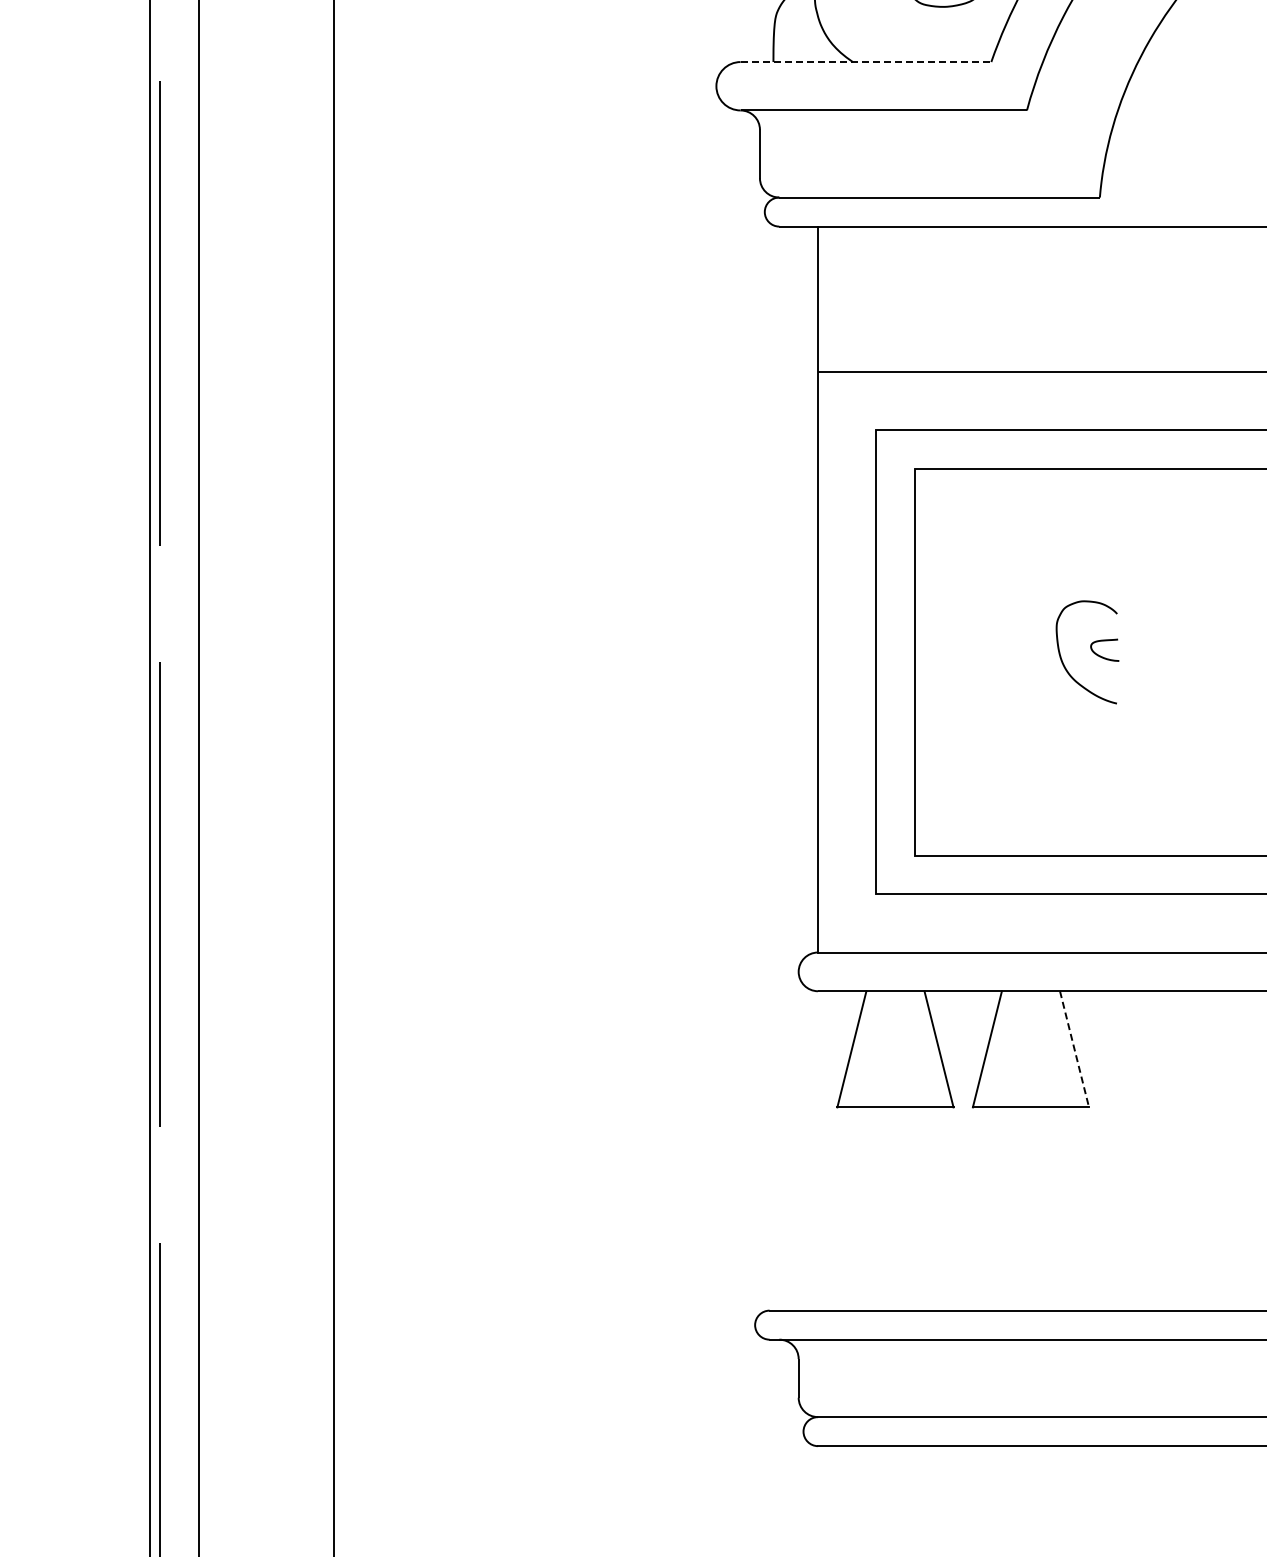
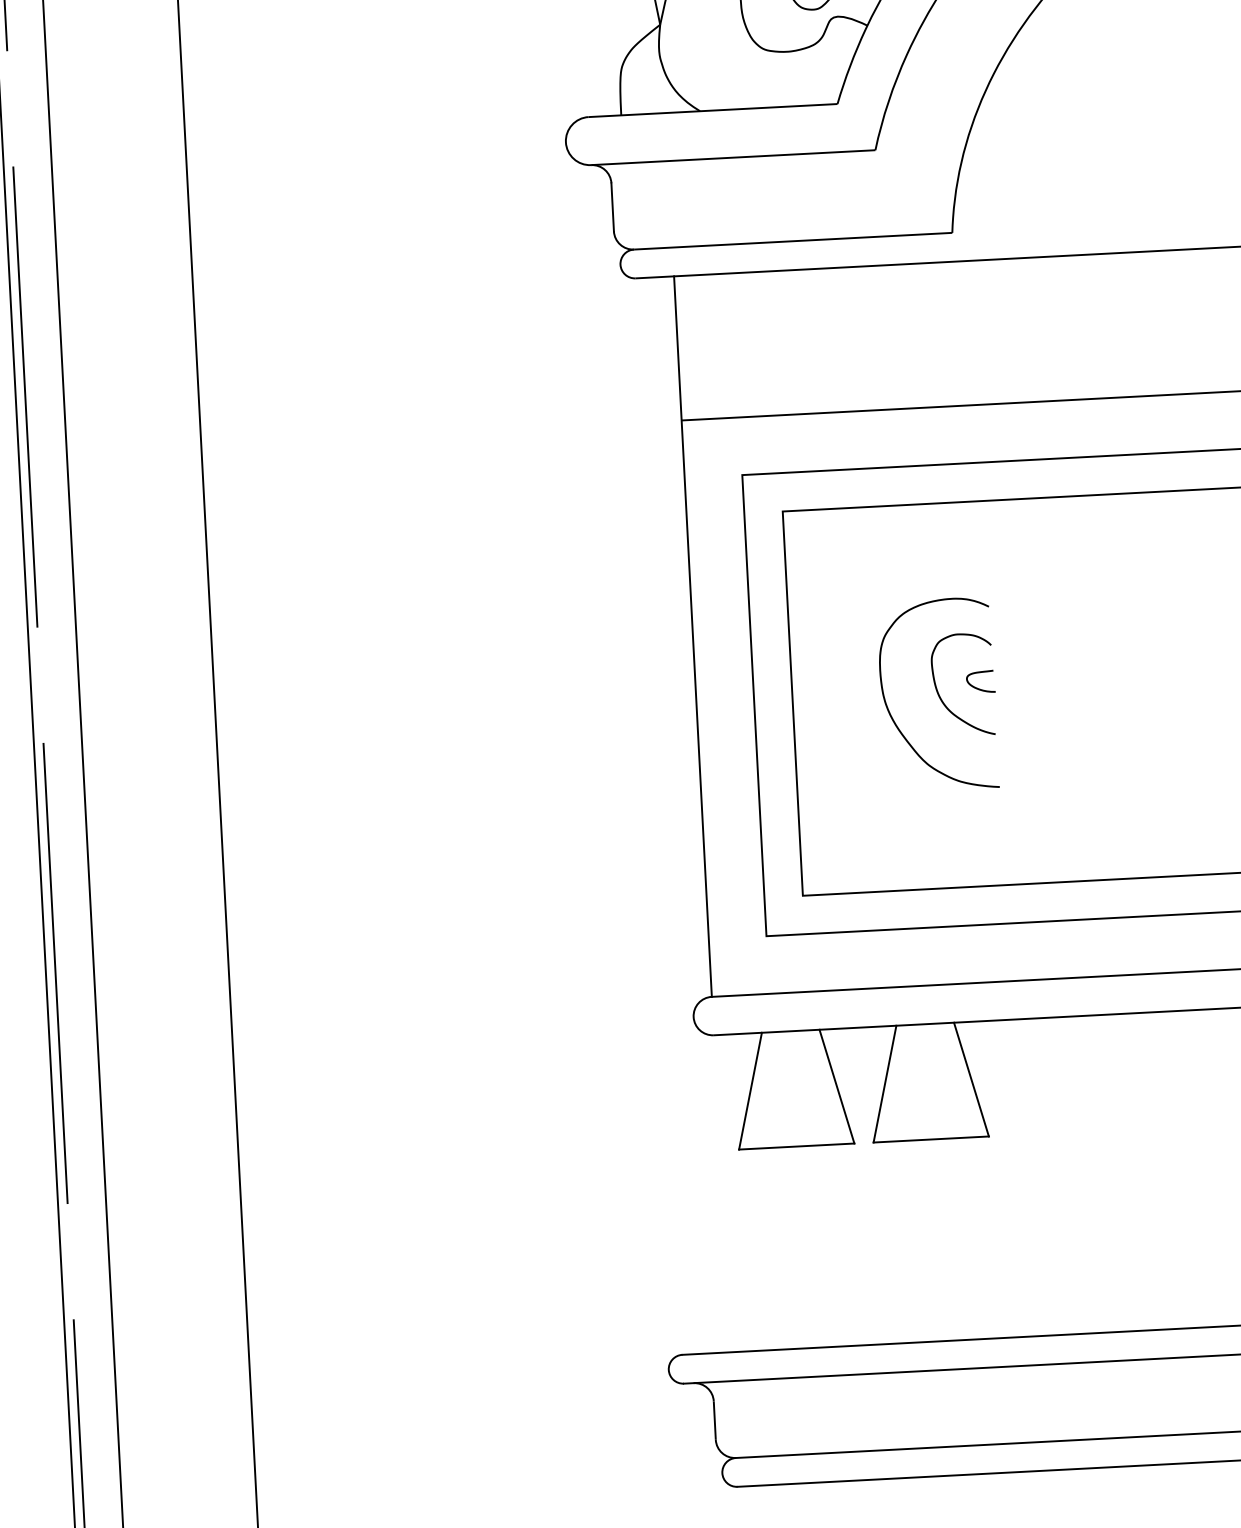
line: (866, 62) -> (713, 110), dashed -> solid
curve: (1013, 678) -> (891, 714), added
line: (1074, 1049) -> (971, 1079), dashed -> solid

